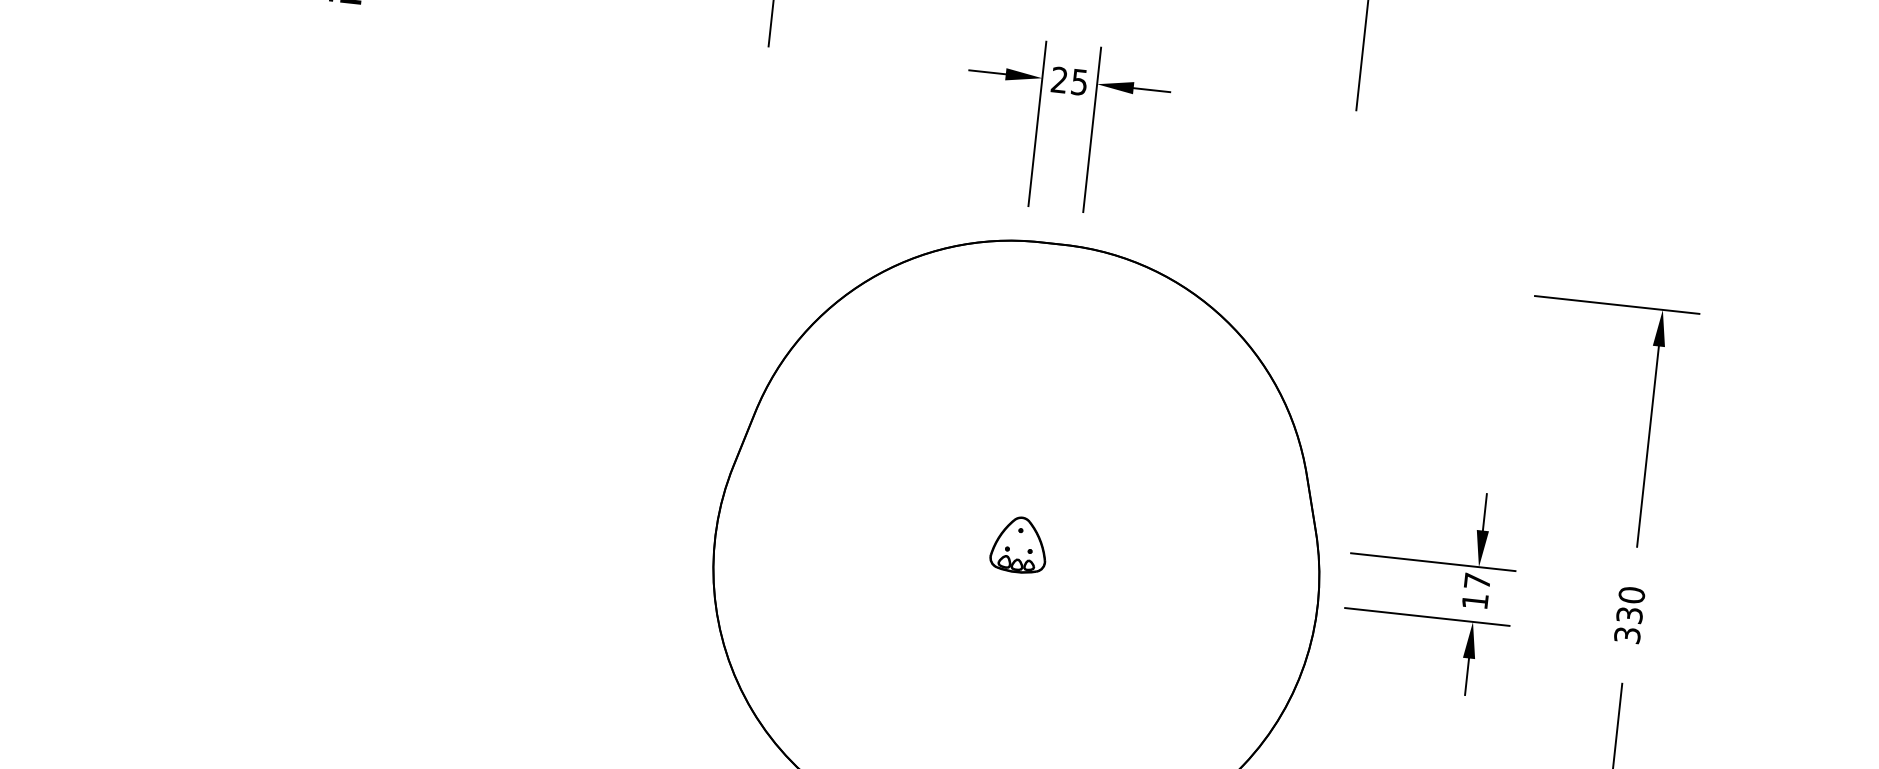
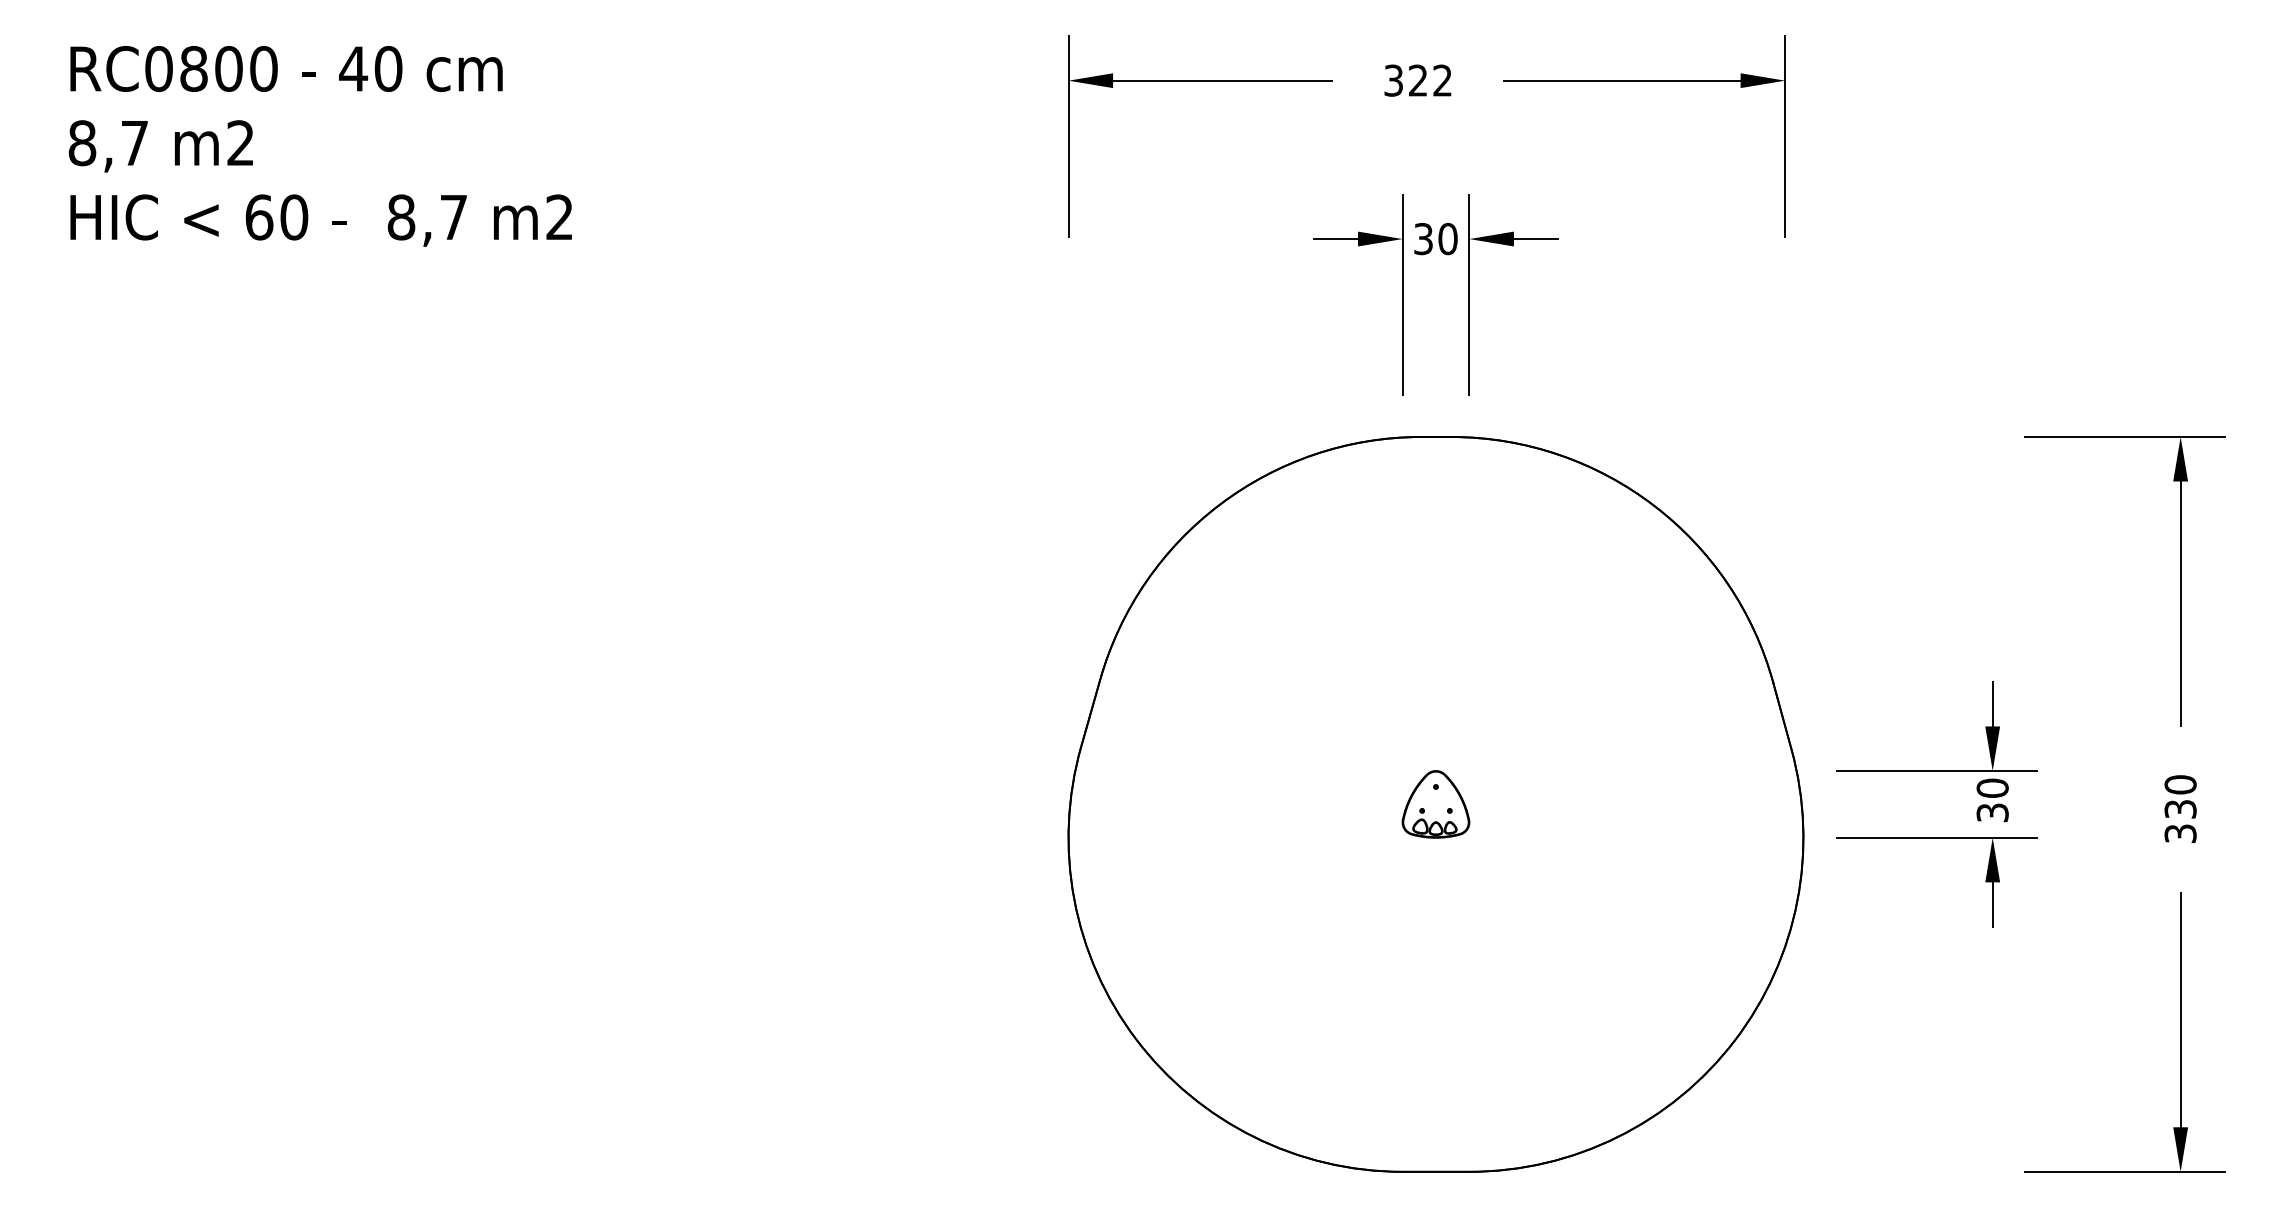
text: (1069, 81) -> (1435, 239), 25 -> 30
text: (1476, 591) -> (1992, 800), 17 -> 30

